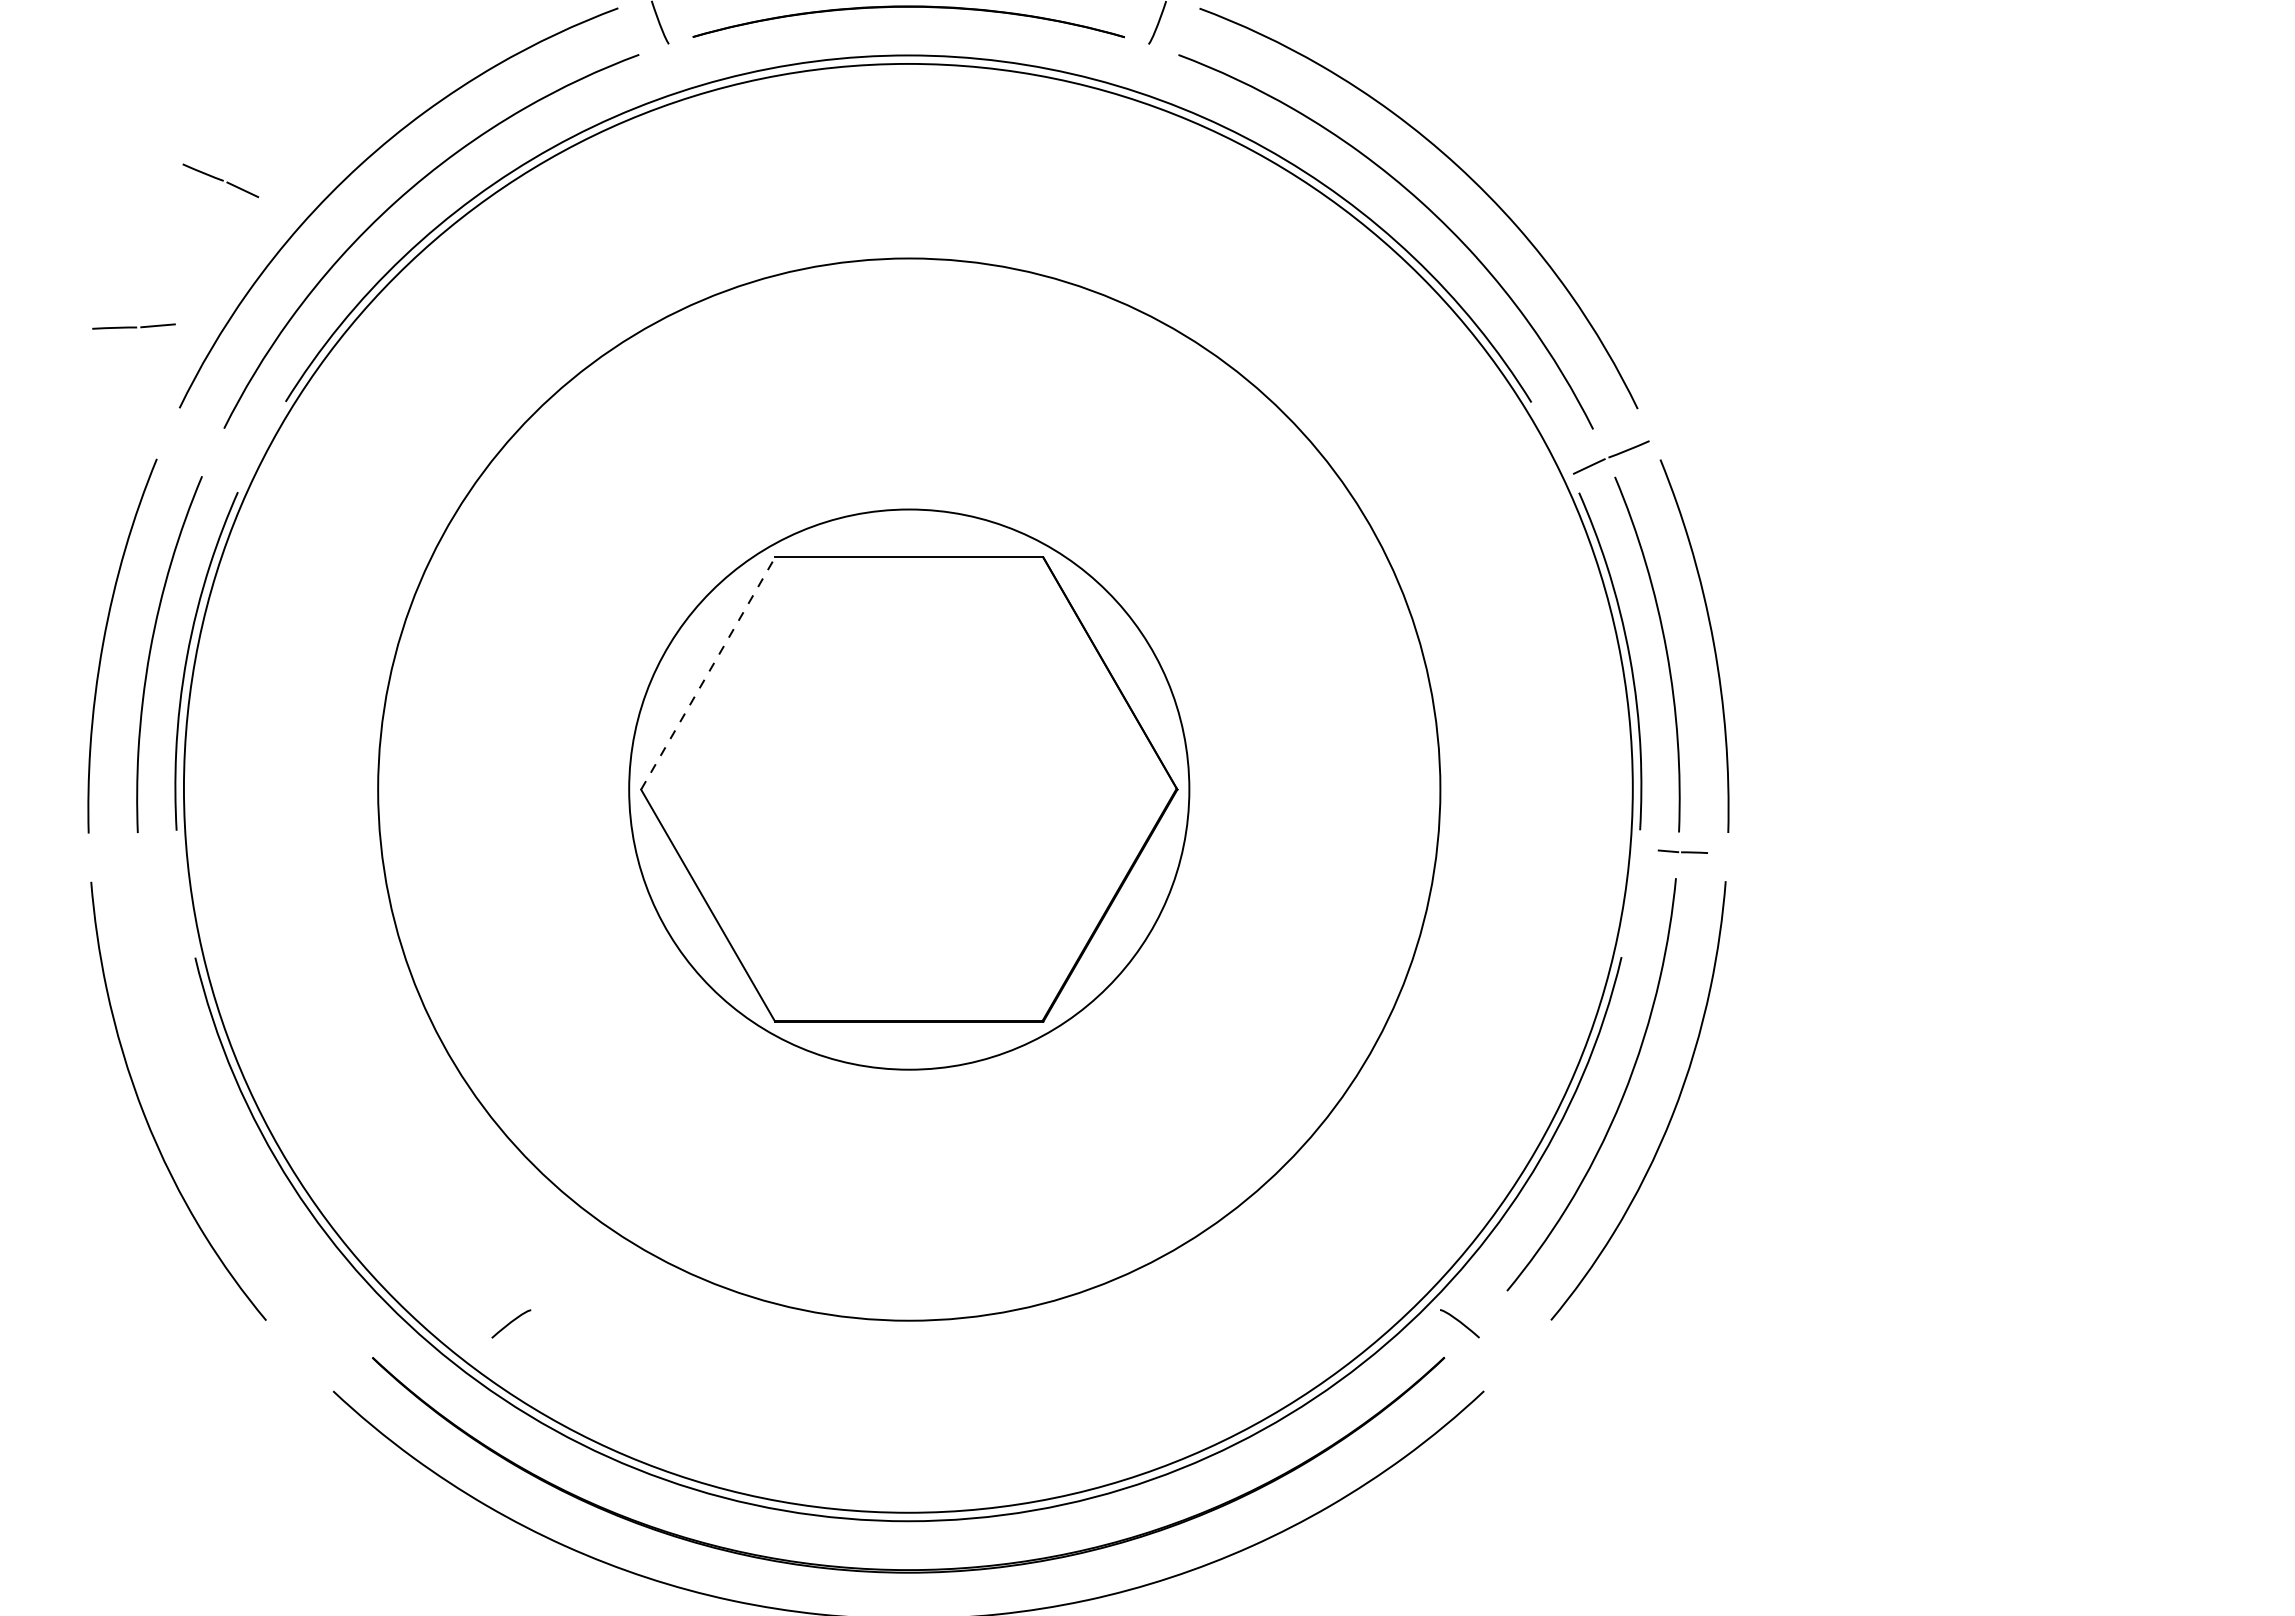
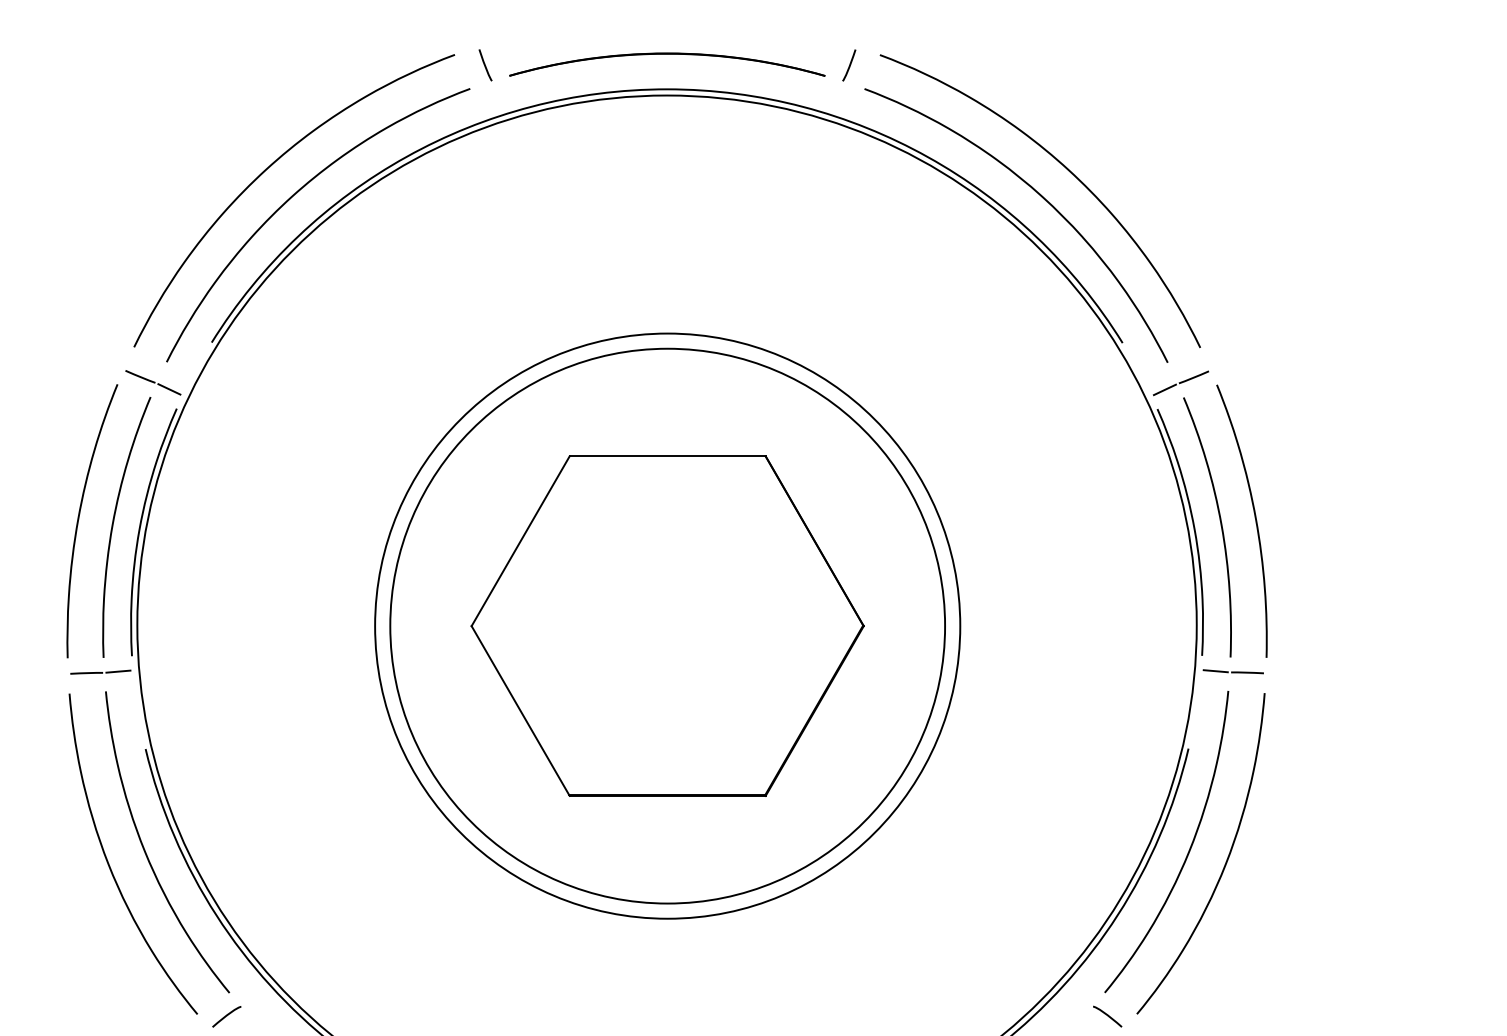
part: (220, 180) -> (153, 382), moved
part: (133, 326) -> (100, 672), moved
line: (708, 673) -> (520, 541), dashed -> solid
circle: (908, 789) -> (667, 626), size x0.71
circle: (909, 789) -> (667, 626), size x1.43
part: (1682, 851) -> (1233, 671), size x1.67
curve: (195, 1097) -> (145, 851), added
curve: (1459, 1322) -> (1107, 1015), moved
curve: (511, 1323) -> (226, 1016), moved

